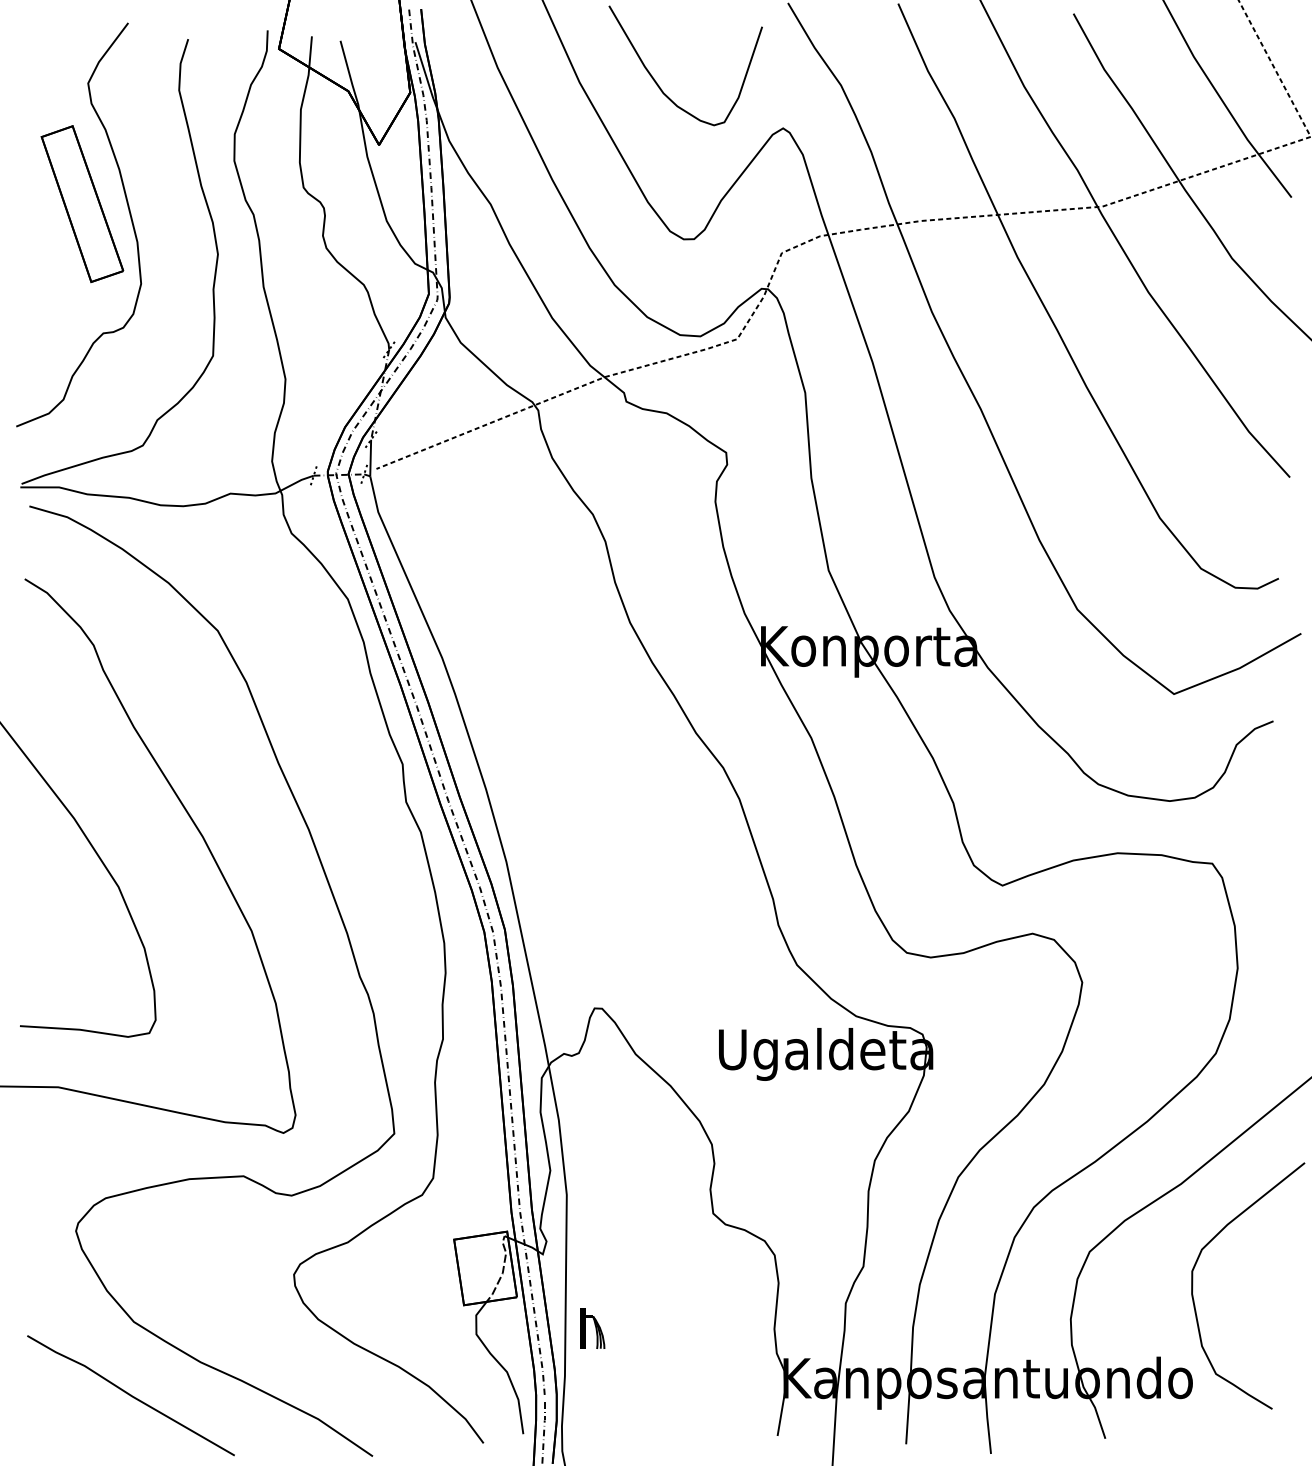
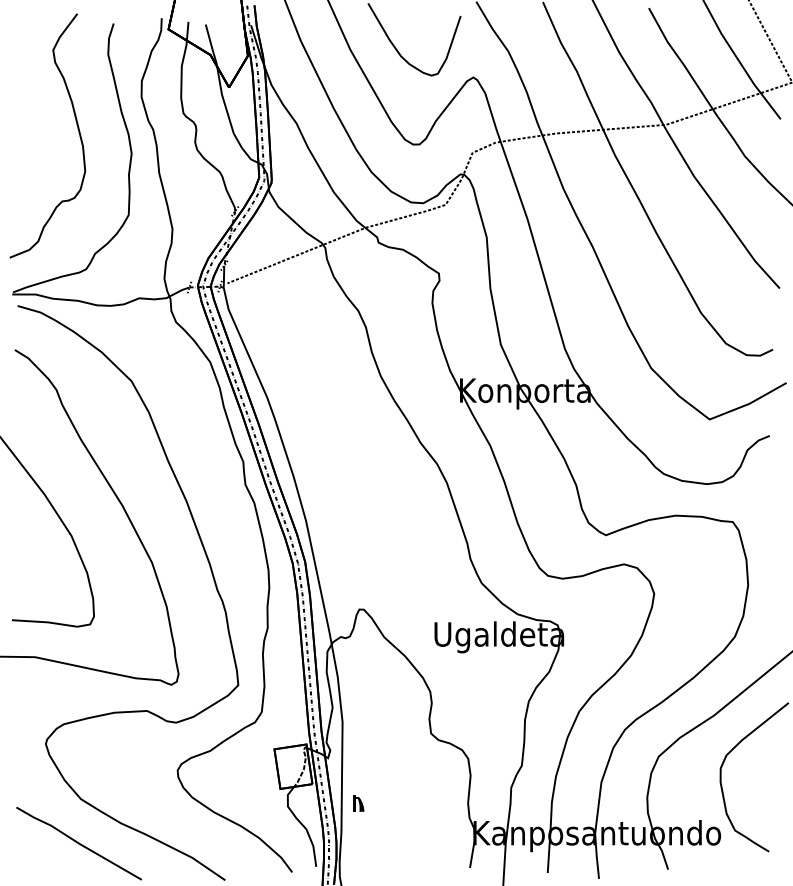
part: (82, 204) -> (49, 123), removed
part: (593, 1329) -> (358, 803), size x0.7

